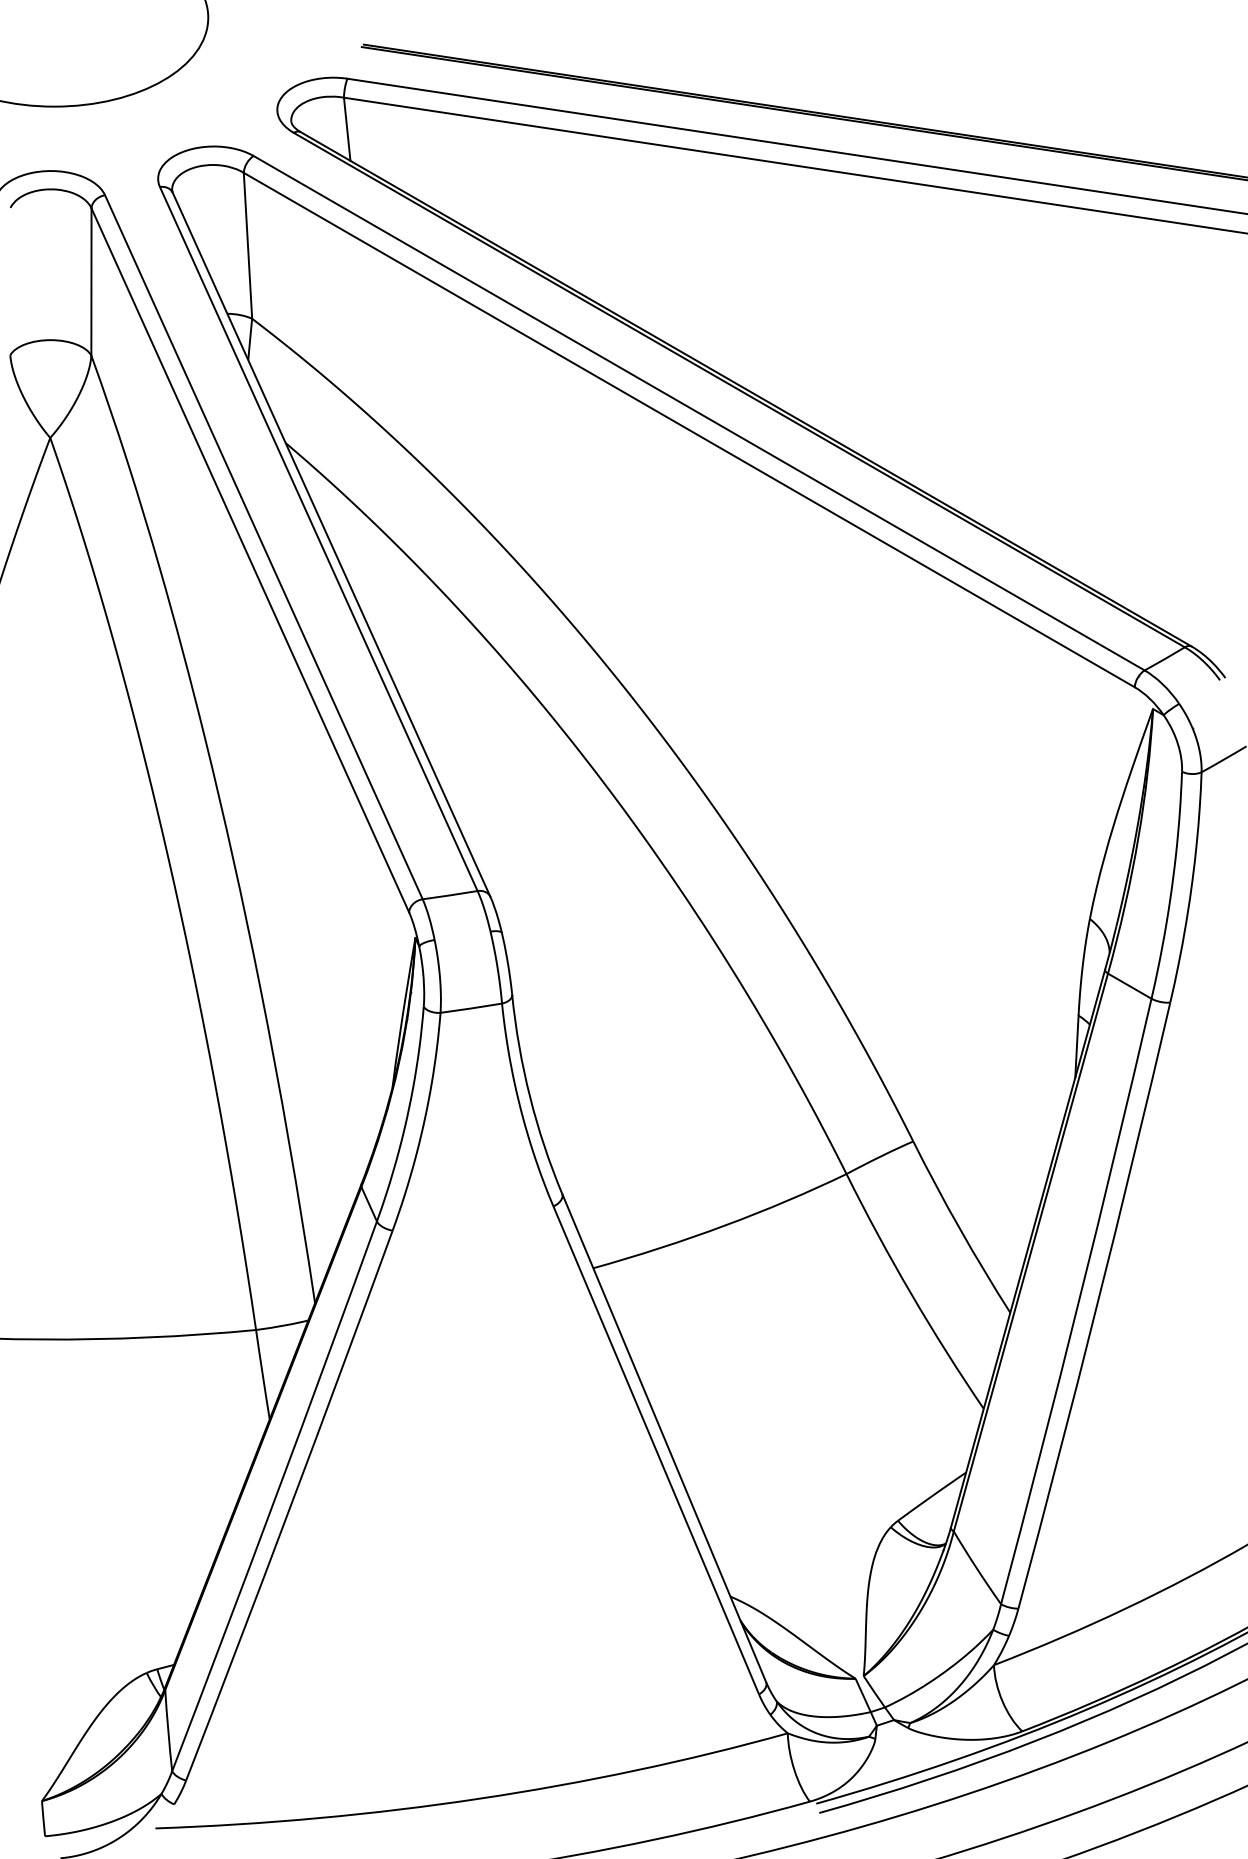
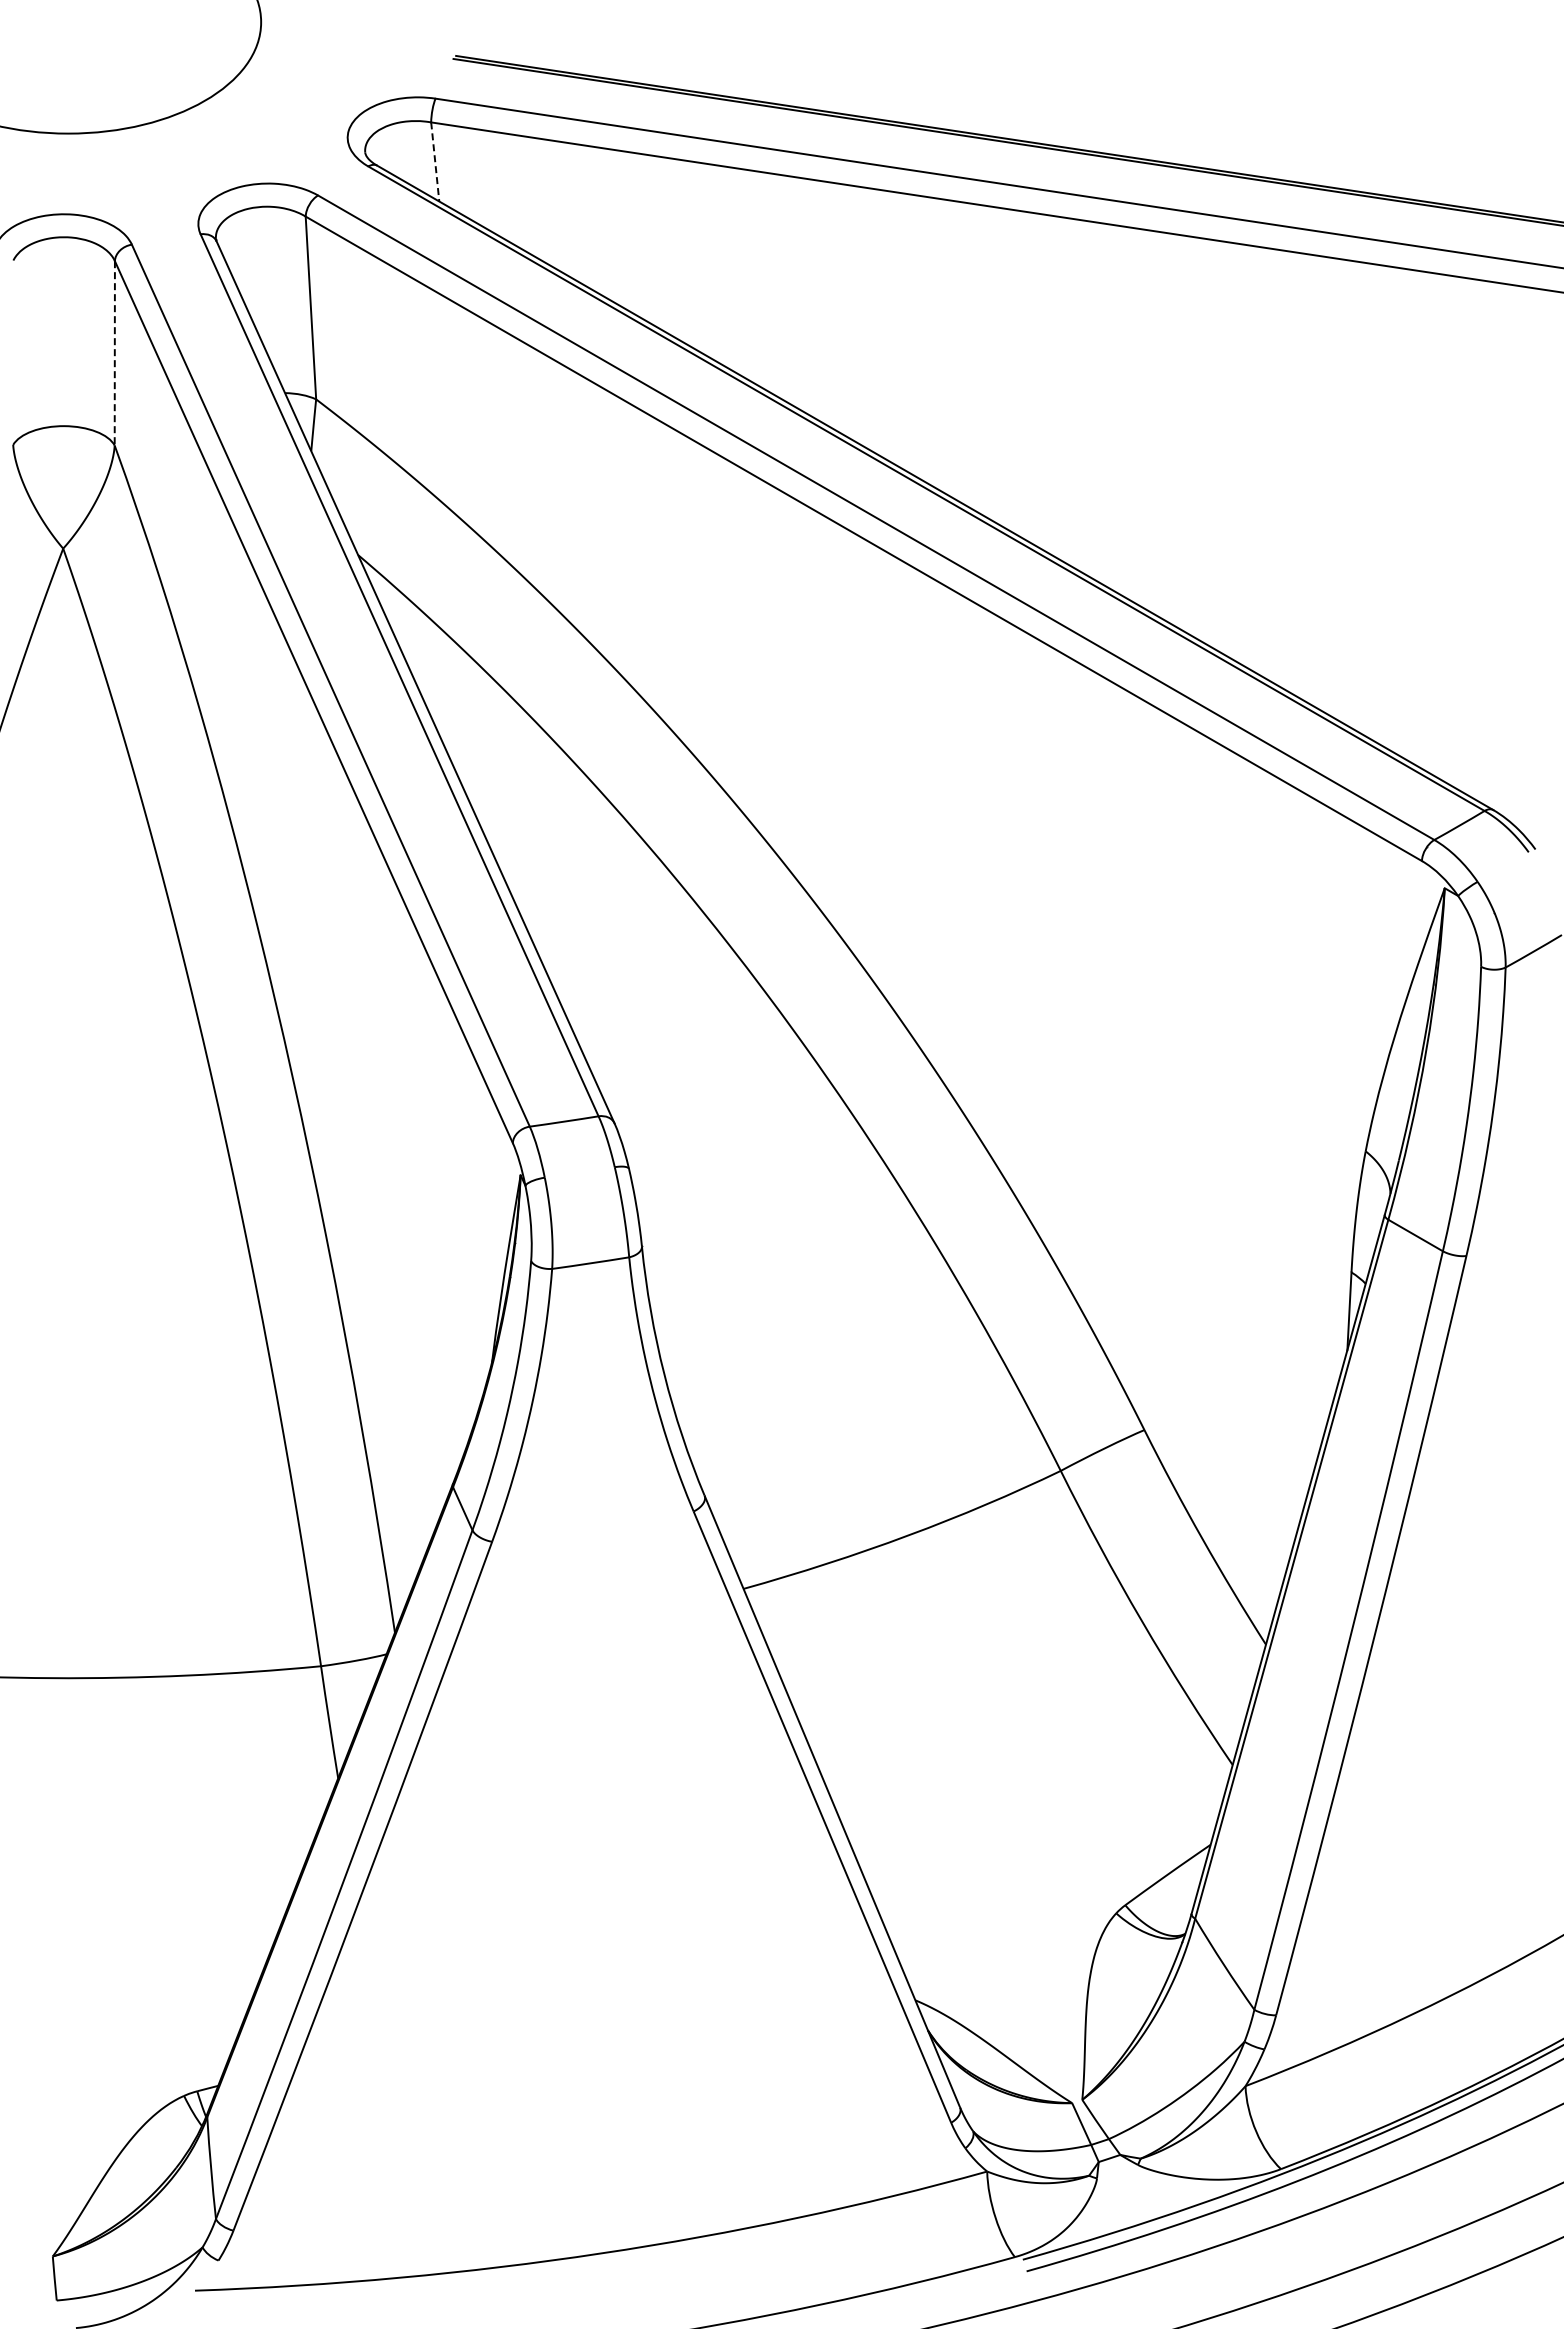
line: (347, 128) -> (435, 161), solid -> dashed
line: (91, 282) -> (114, 353), solid -> dashed

